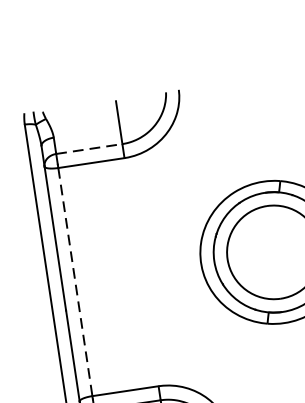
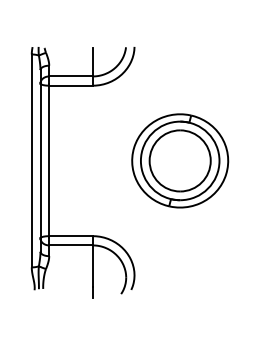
line: (89, 149) -> (71, 76), dashed -> solid
line: (75, 282) -> (49, 161), dashed -> solid

